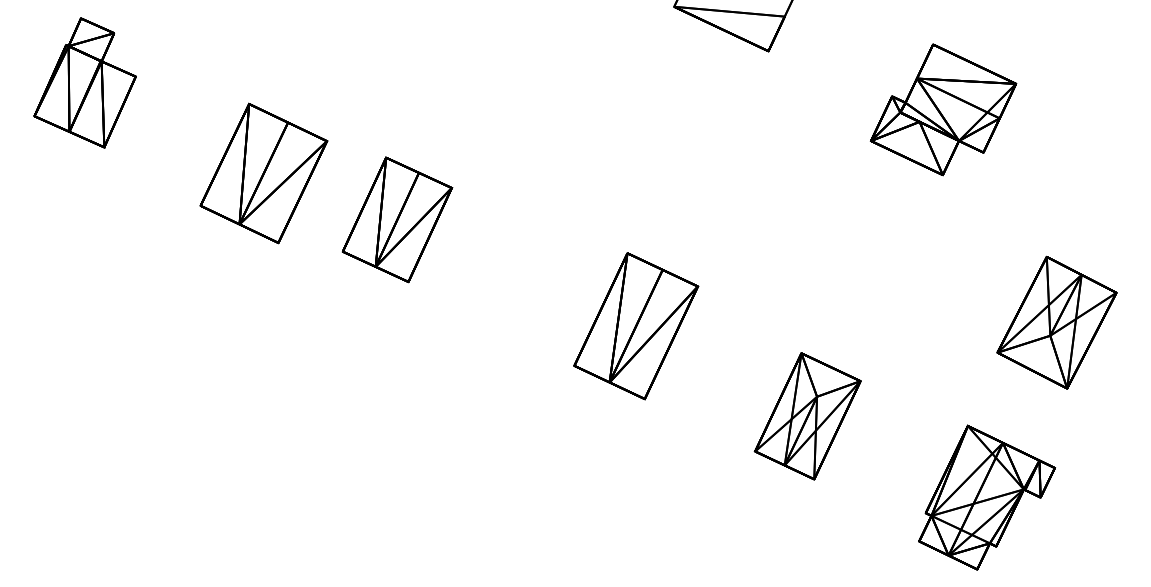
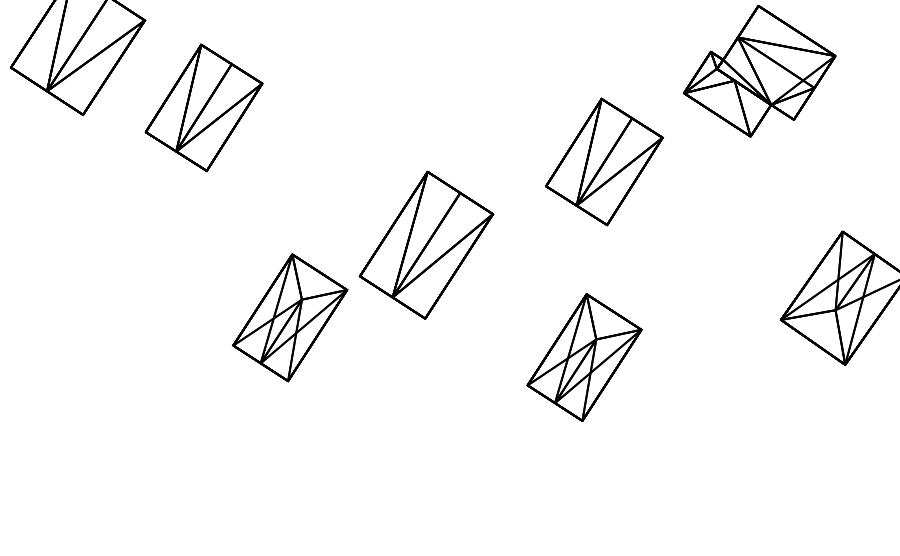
part: (801, 219) -> (604, 161), added
part: (510, 416) -> (289, 317), added
part: (986, 497) -> (750, 461), removed

